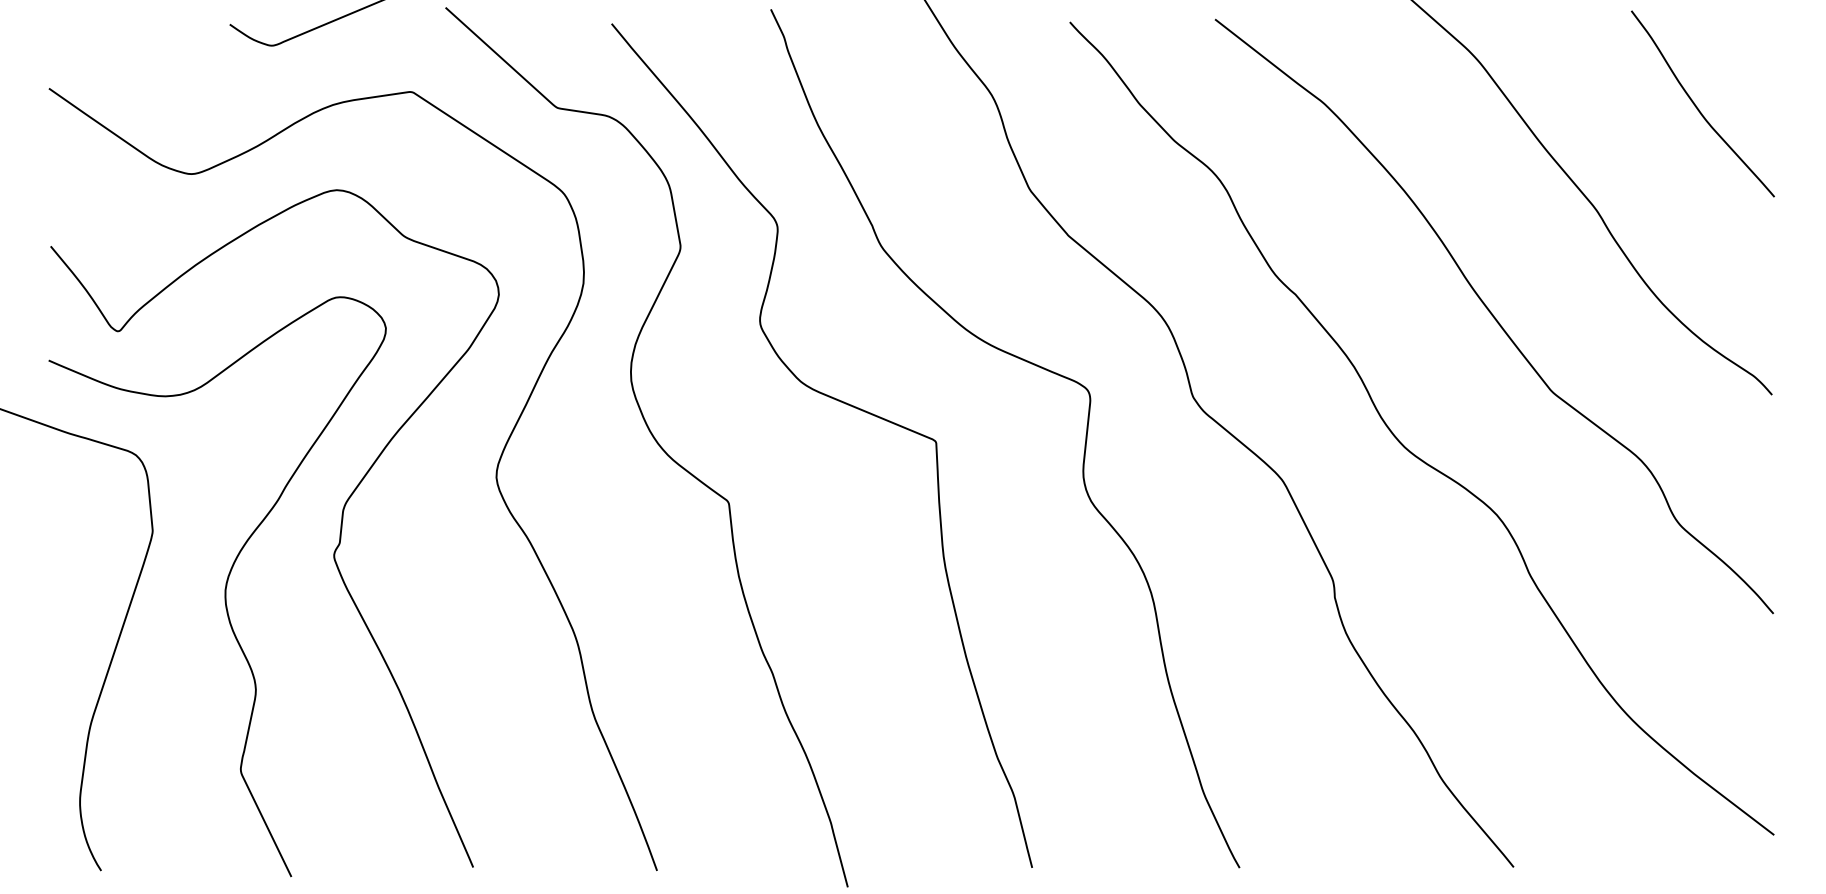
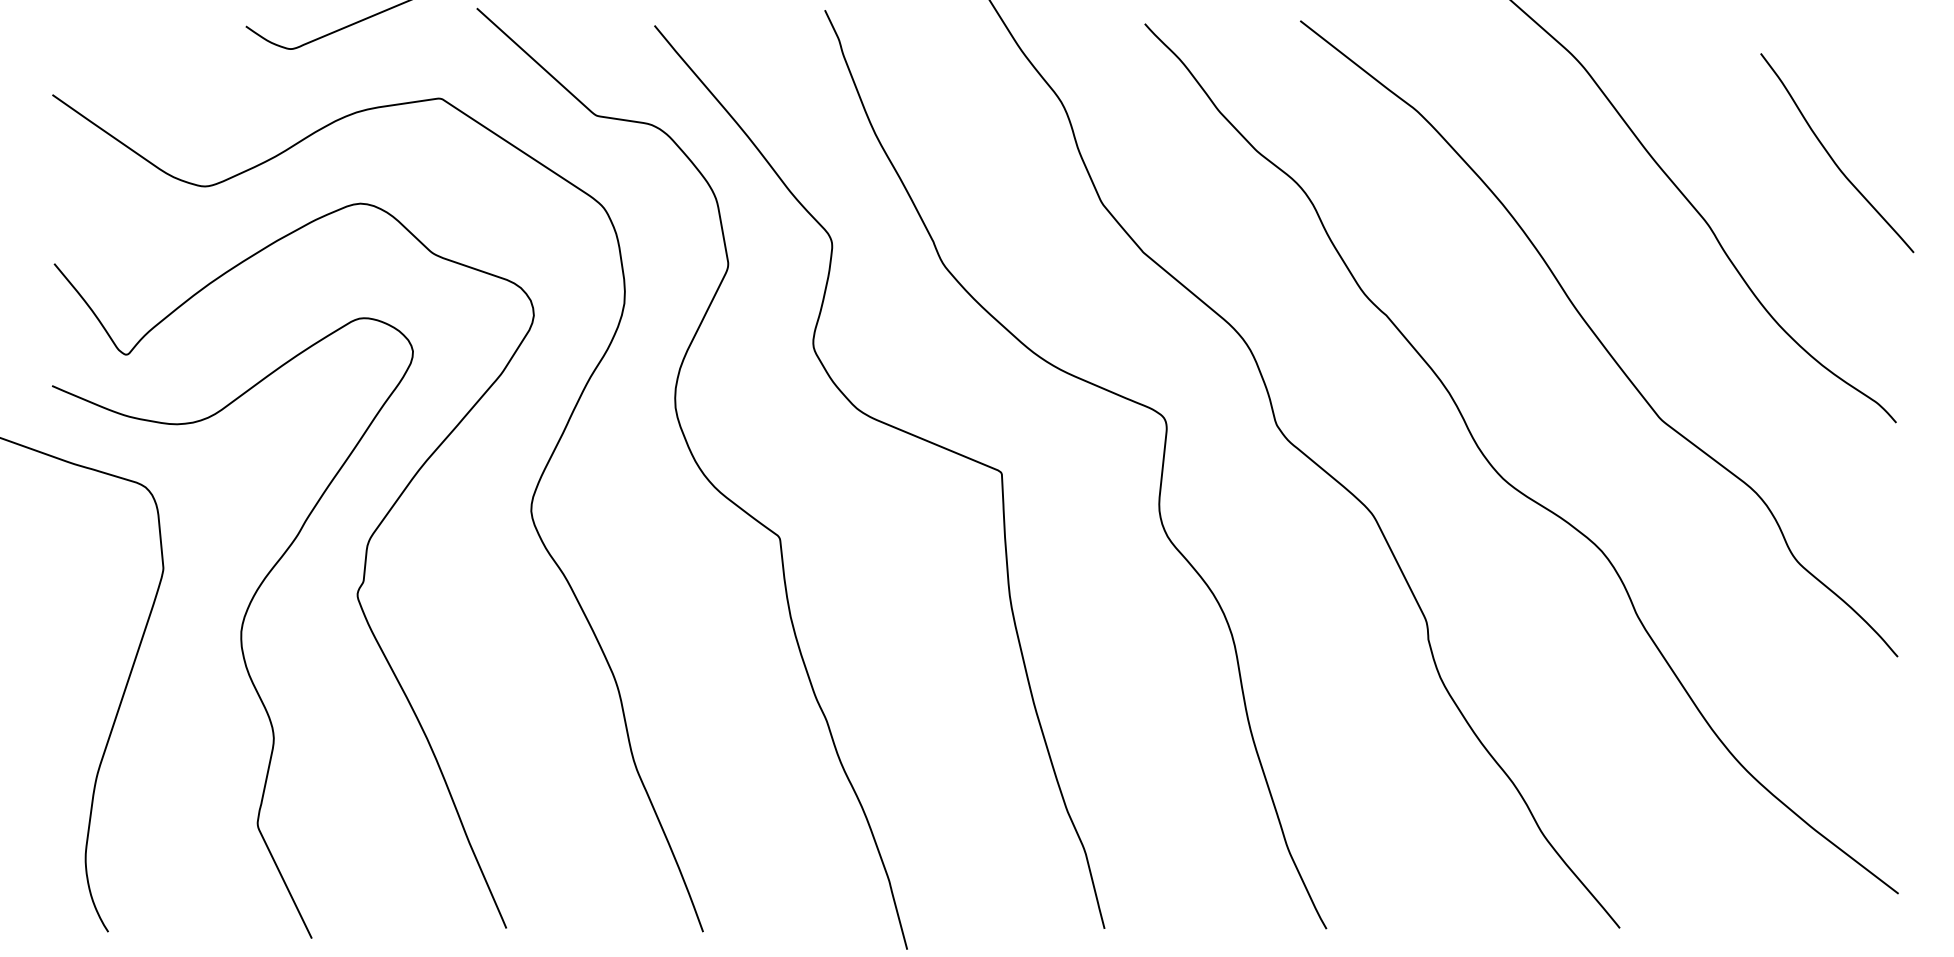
curve: (1697, 106) -> (1831, 155), moved

